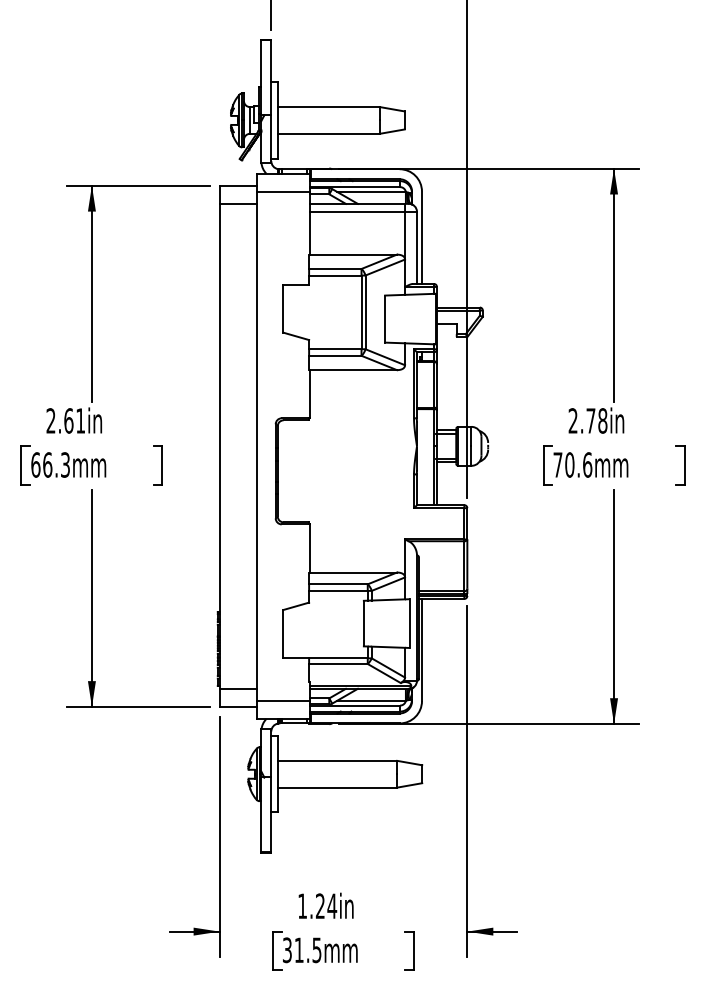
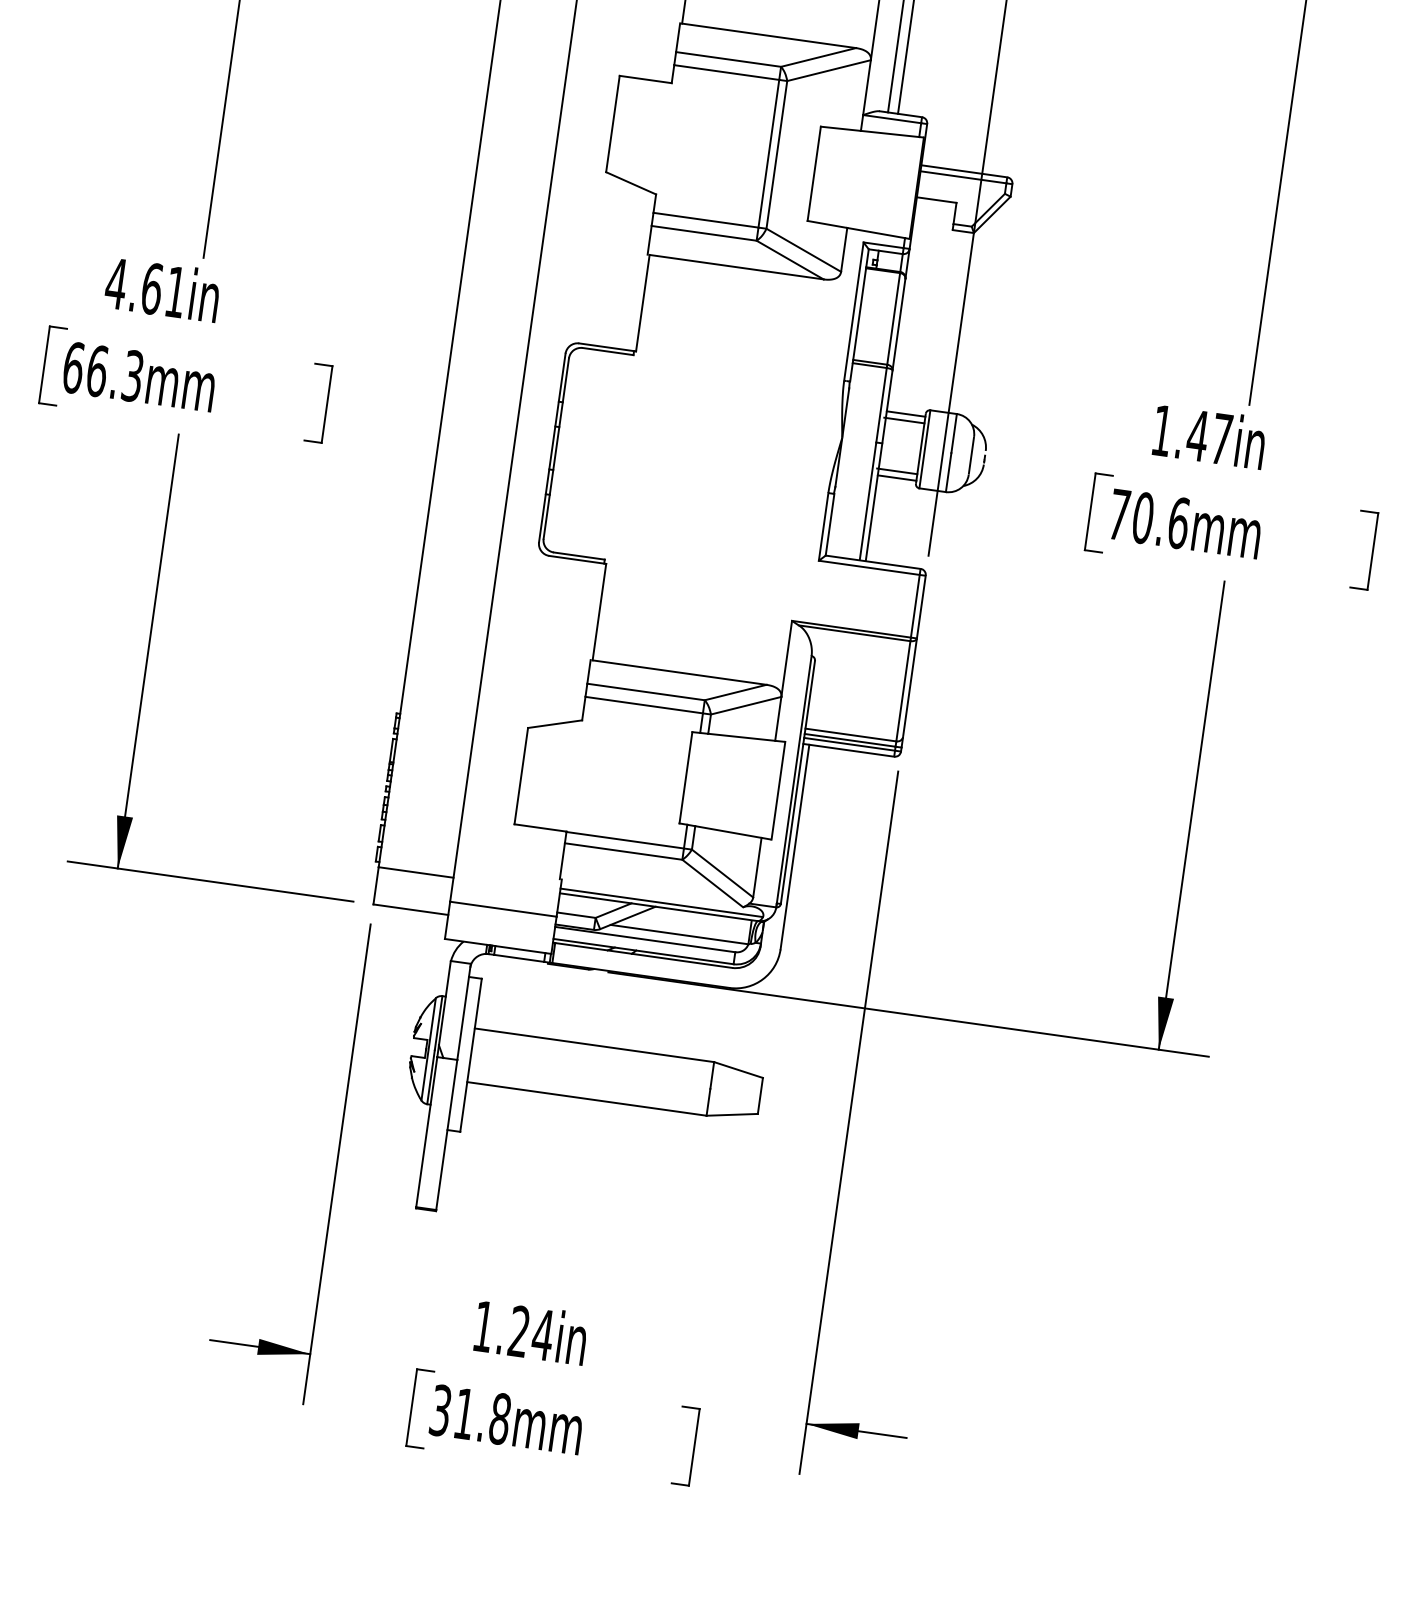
text: (50, 420) -> (115, 282), 2.61in -> 4.61in
text: (587, 420) -> (1191, 433), 2.78in -> 1.47in
text: (316, 950) -> (499, 1419), 31.5mm -> 31.8mm

